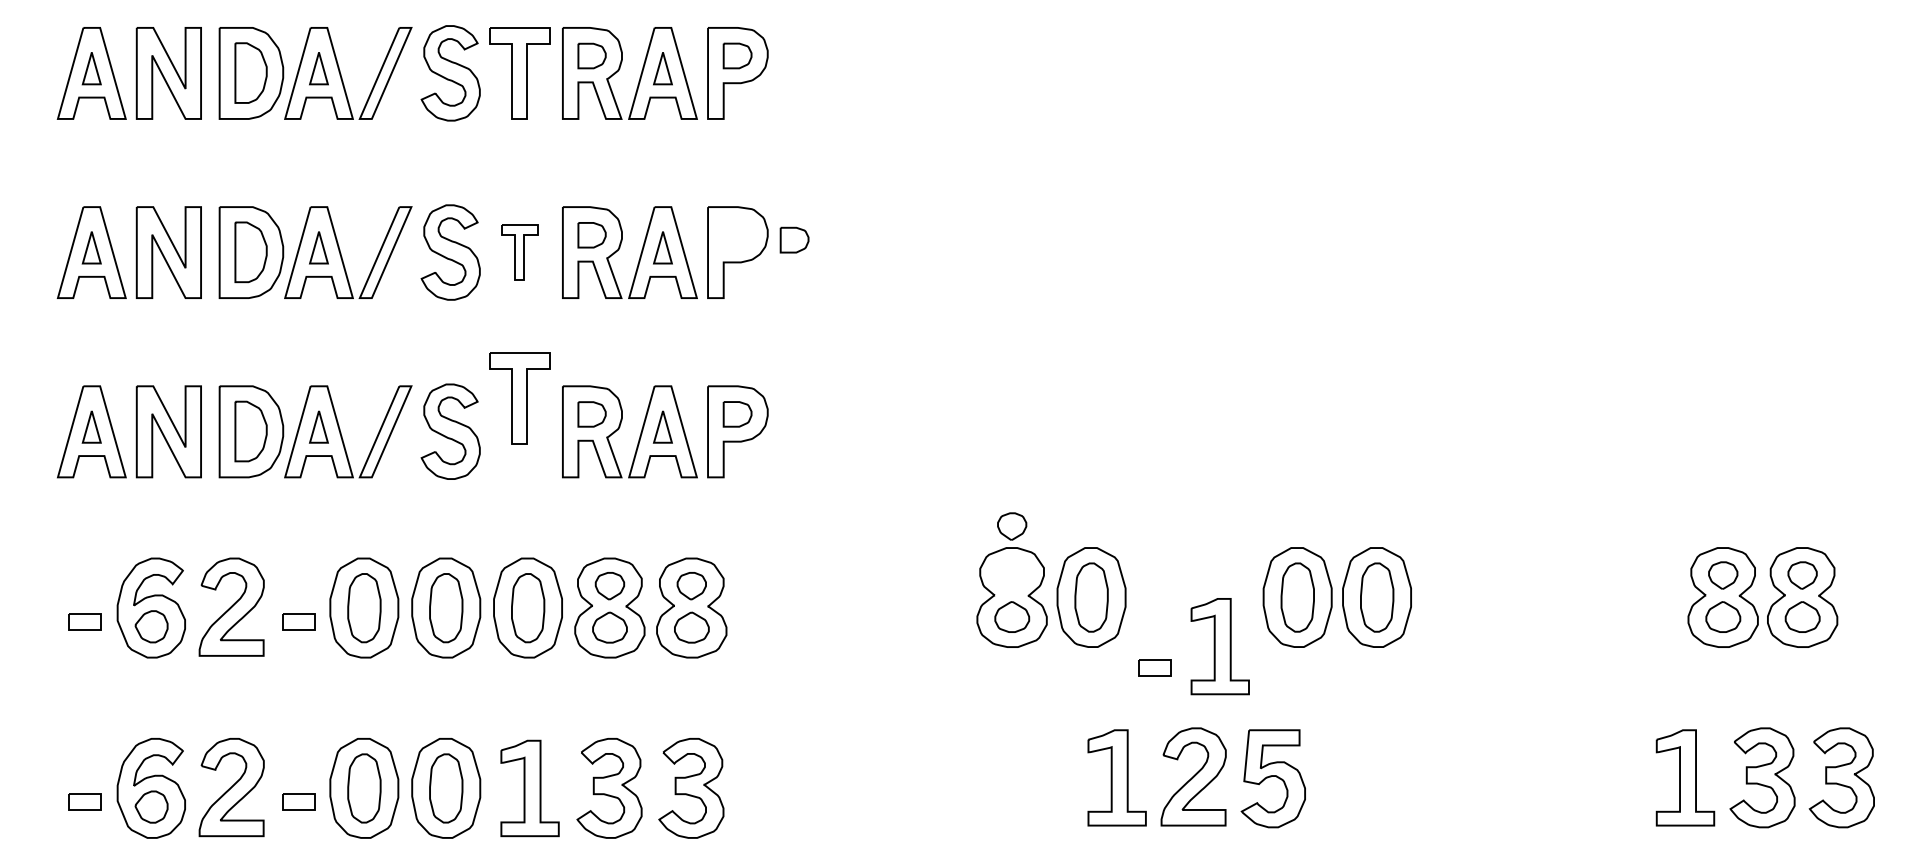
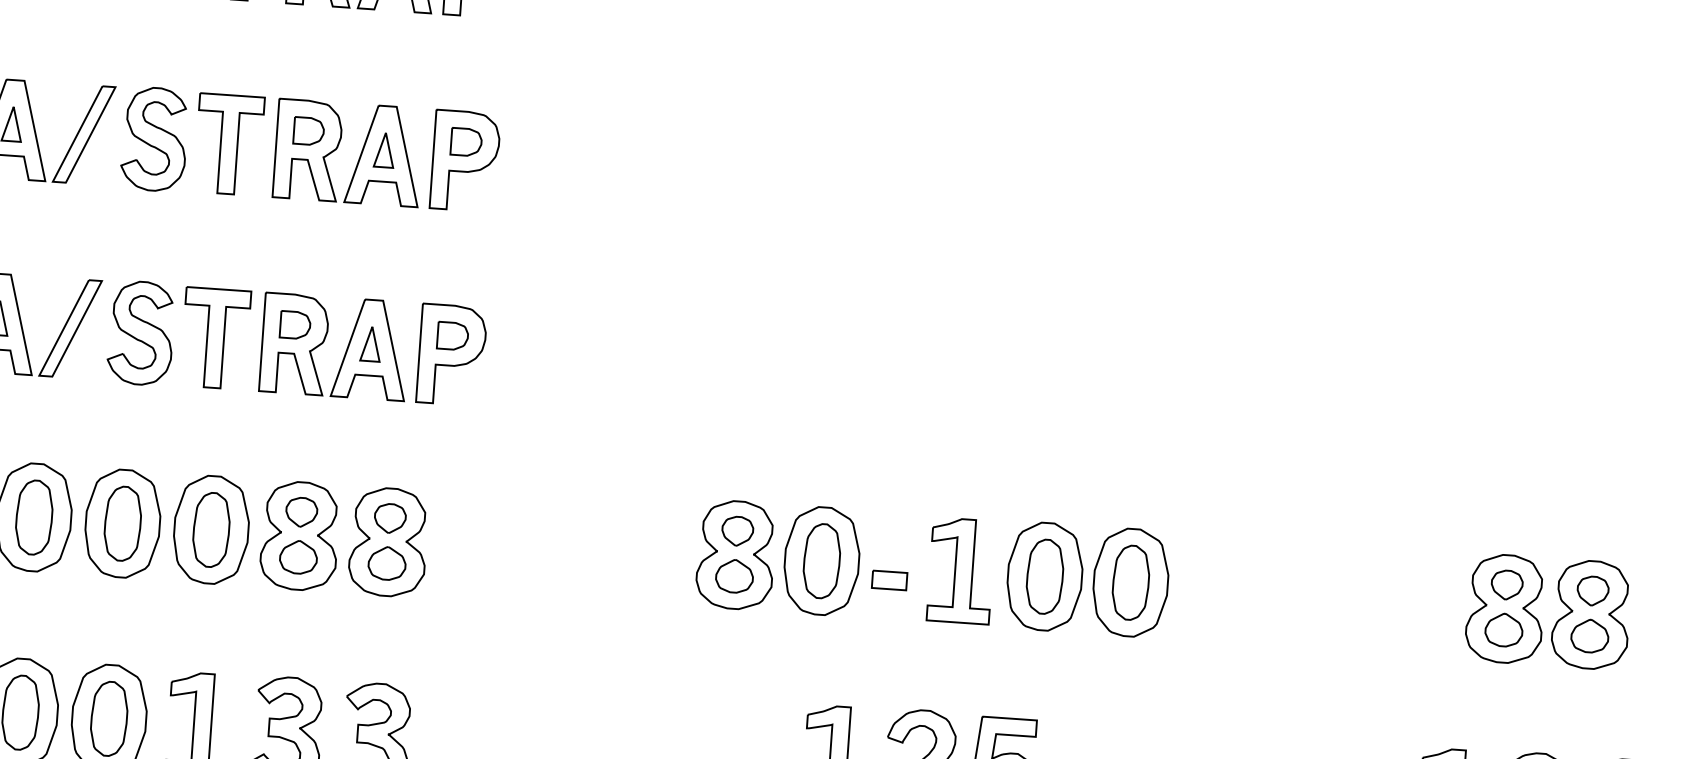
part: (794, 239) -> (466, 141), moved
part: (519, 252) -> (229, 144), size x1.67
part: (519, 398) -> (215, 338), moved
part: (1012, 526) -> (738, 531), moved
part: (1219, 646) -> (960, 570), moved
part: (1154, 667) -> (889, 579), moved

